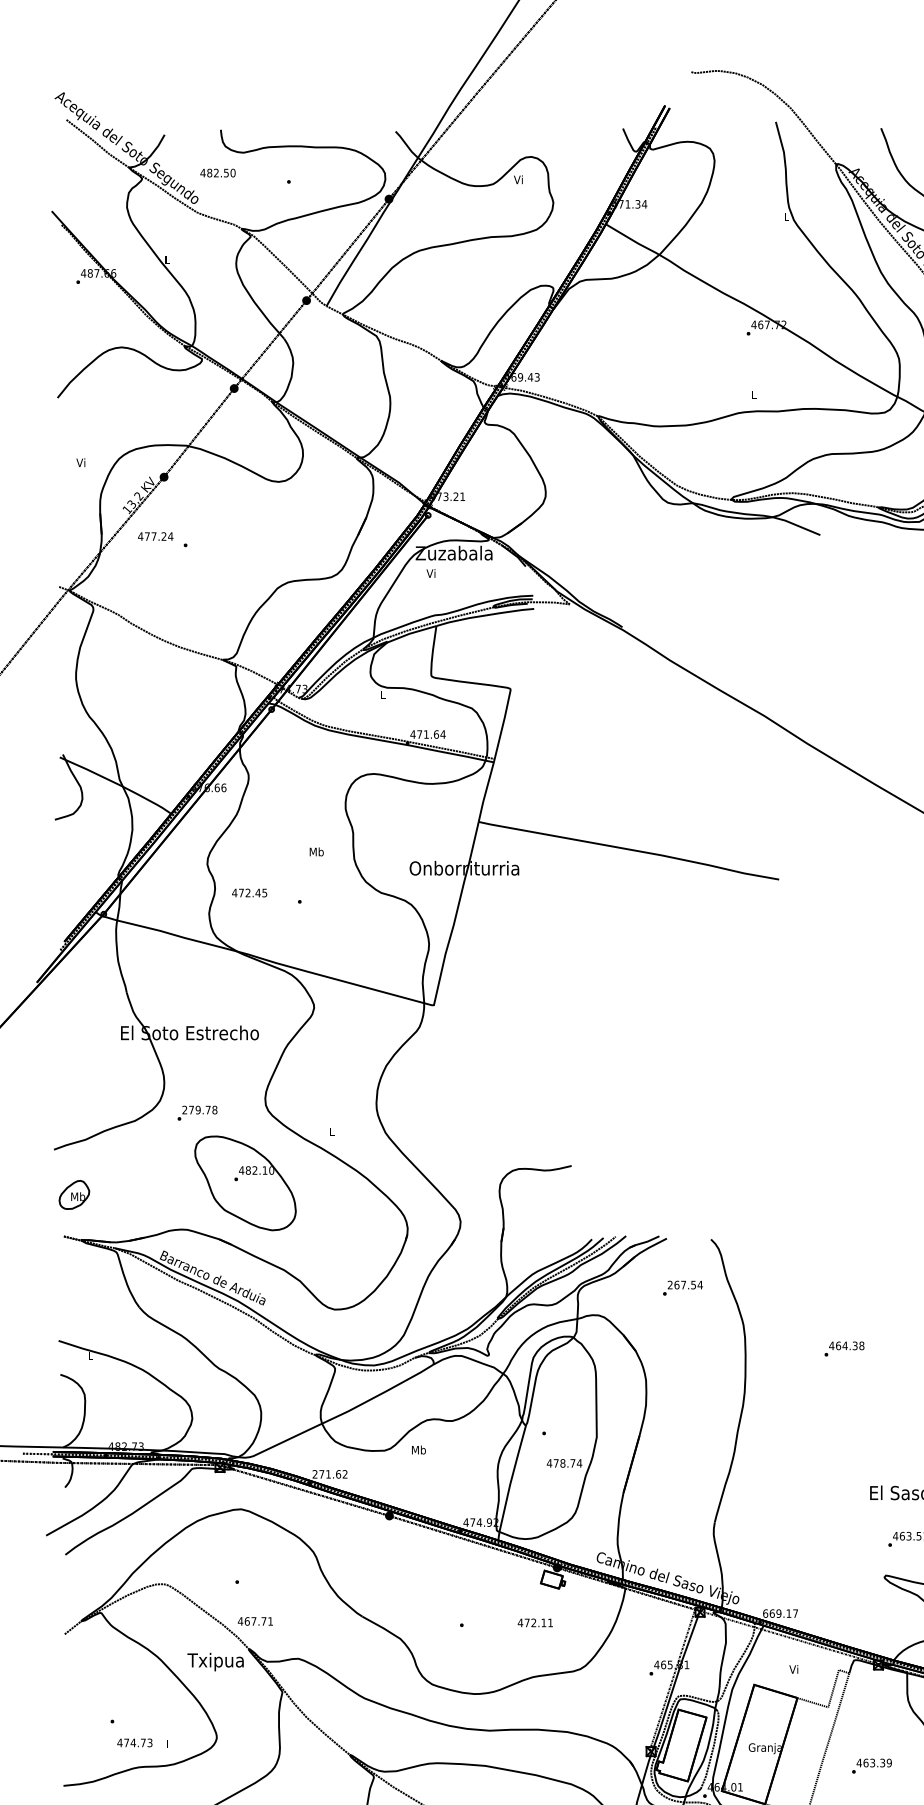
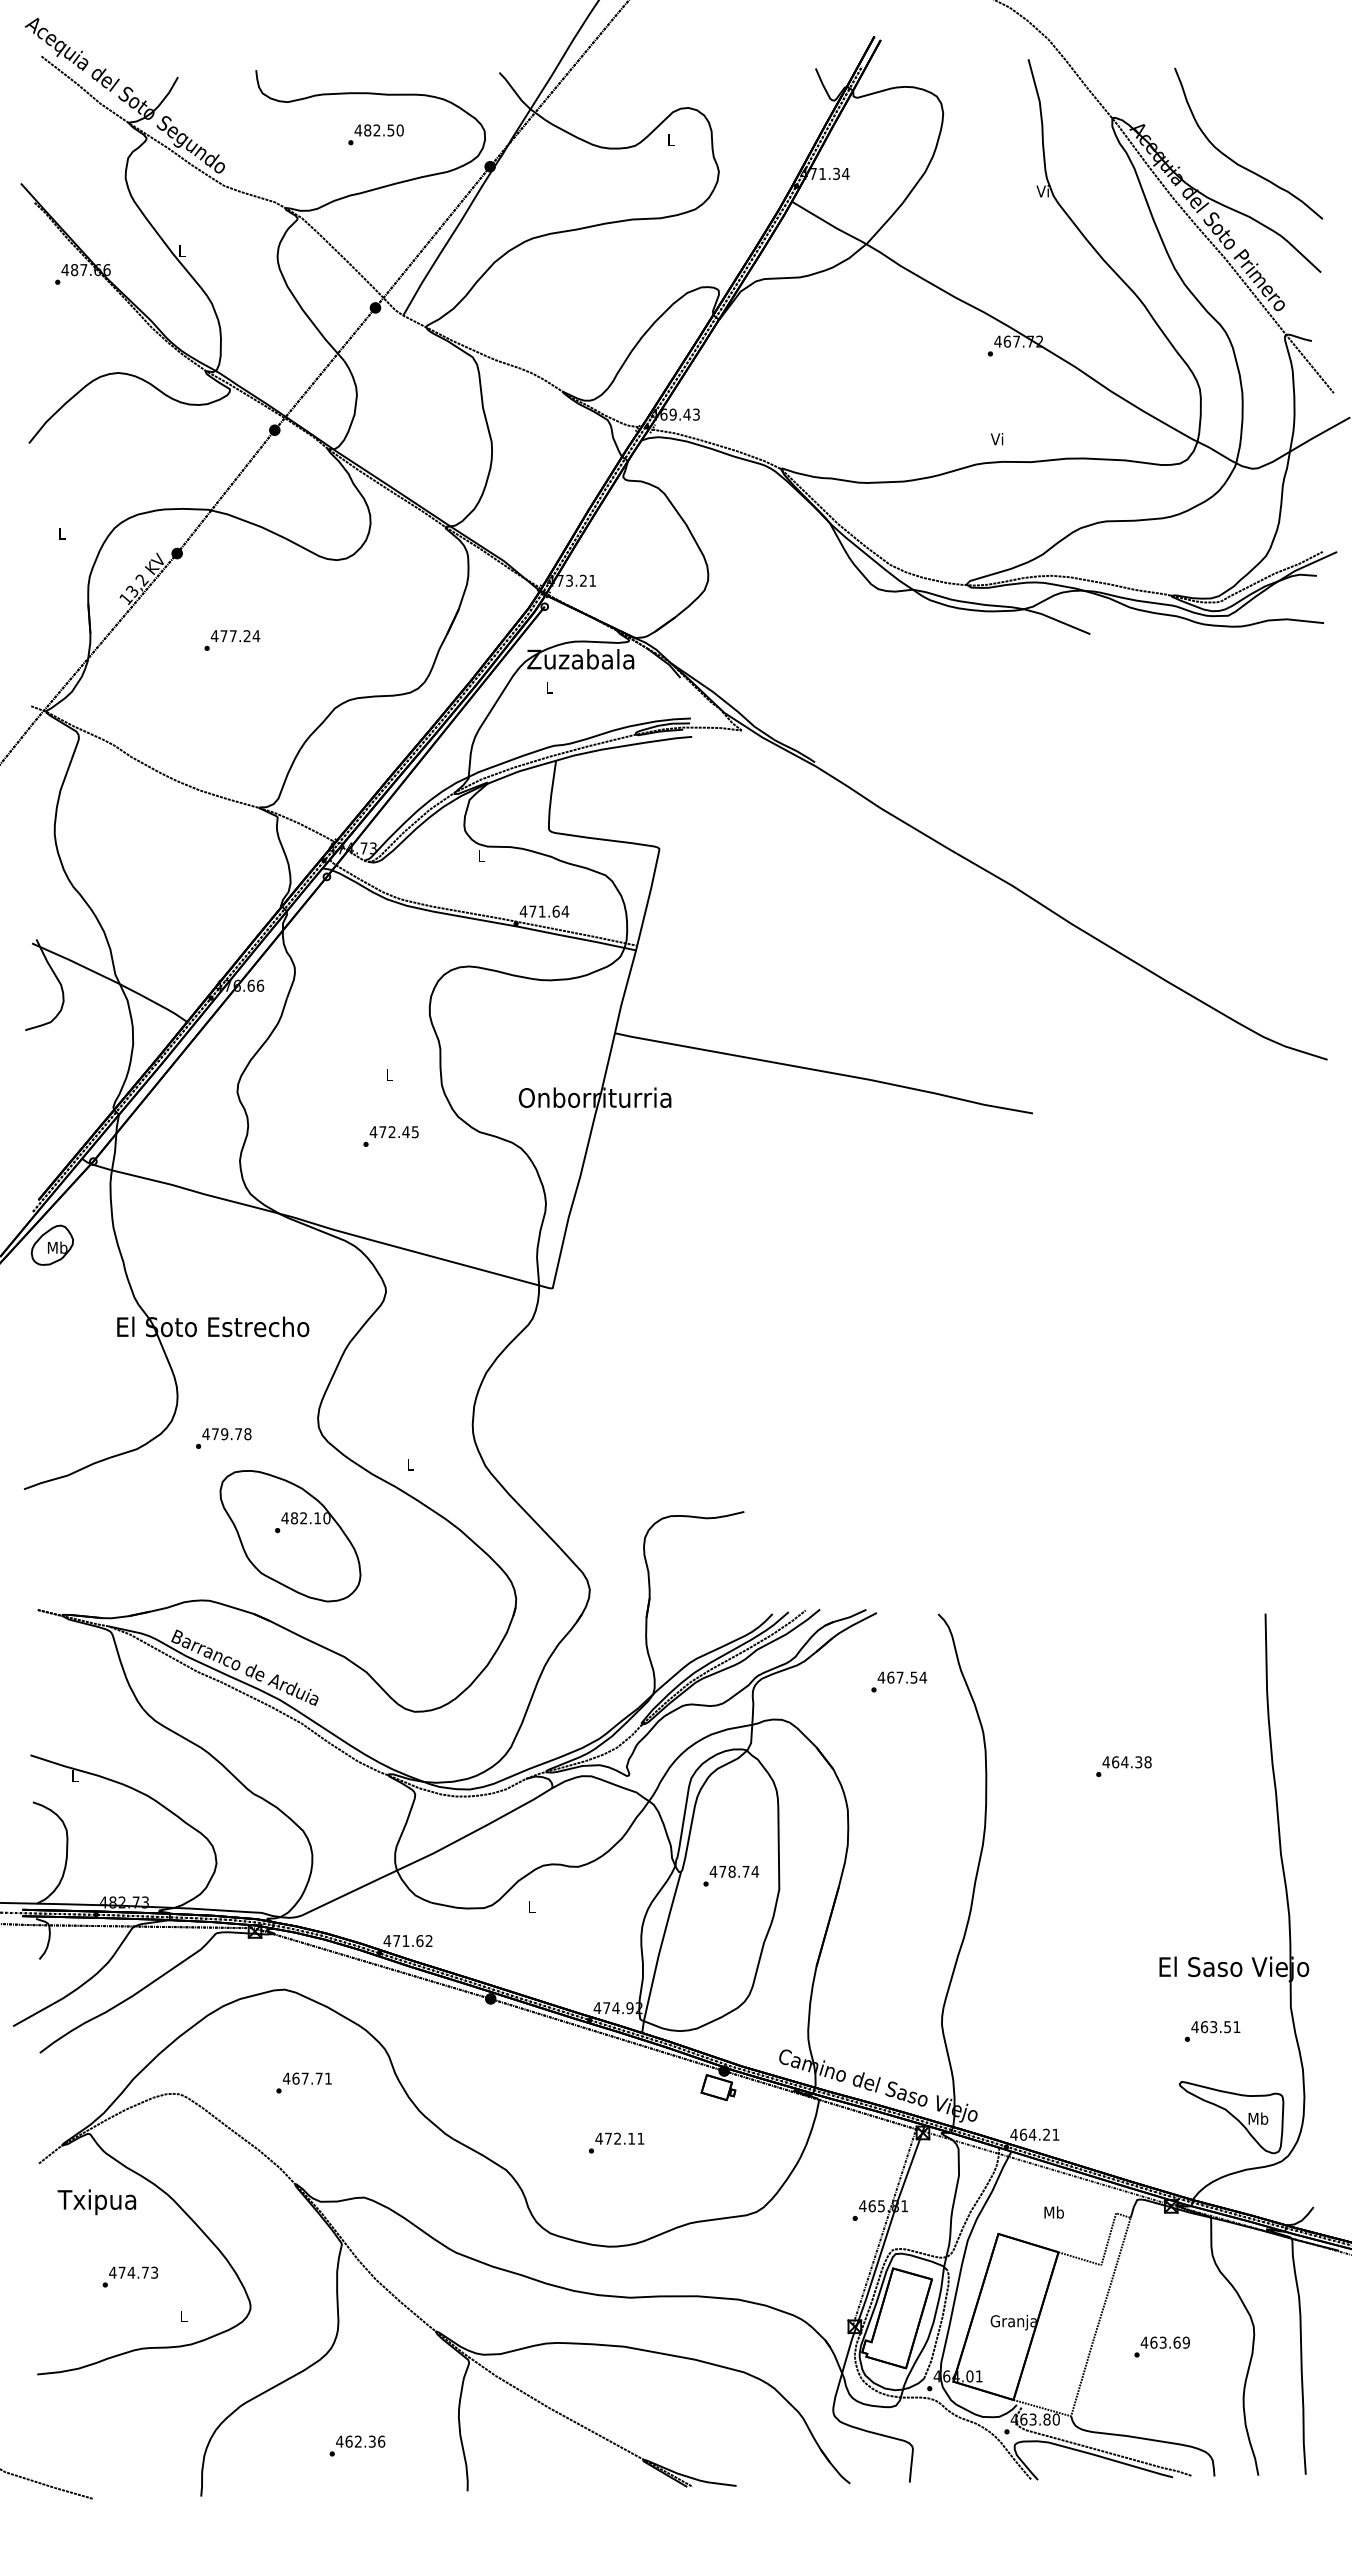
text: (217, 173) -> (378, 130), moved
text: (518, 179) -> (670, 139), Vi -> L
text: (785, 216) -> (1042, 191), L -> Vi
text: (752, 395) -> (996, 439), L -> Vi
text: (80, 462) -> (61, 533), Vi -> L
text: (155, 536) -> (235, 635), moved
text: (430, 573) -> (548, 687), Vi -> L
text: (316, 851) -> (389, 1074), Mb -> L
text: (249, 893) -> (393, 1132), moved
text: (184, 1110) -> (205, 1434), 279.78 -> 479.78
part: (73, 1194) -> (51, 1244), moved
text: (670, 1284) -> (881, 1677), 267.54 -> 467.54
text: (418, 1450) -> (531, 1907), Mb -> L
text: (564, 1463) -> (734, 1871), moved
text: (315, 1473) -> (387, 1940), 271.62 -> 471.62
text: (780, 1613) -> (1034, 2134), 669.17 -> 464.21
text: (254, 1621) -> (306, 2078), moved
text: (535, 1622) -> (619, 2138), moved
text: (215, 1662) -> (96, 2202), moved
text: (793, 1669) -> (1053, 2212), Vi -> Mb
text: (134, 1742) -> (133, 2272), moved
text: (882, 1762) -> (1176, 2342), 463.39 -> 463.69

